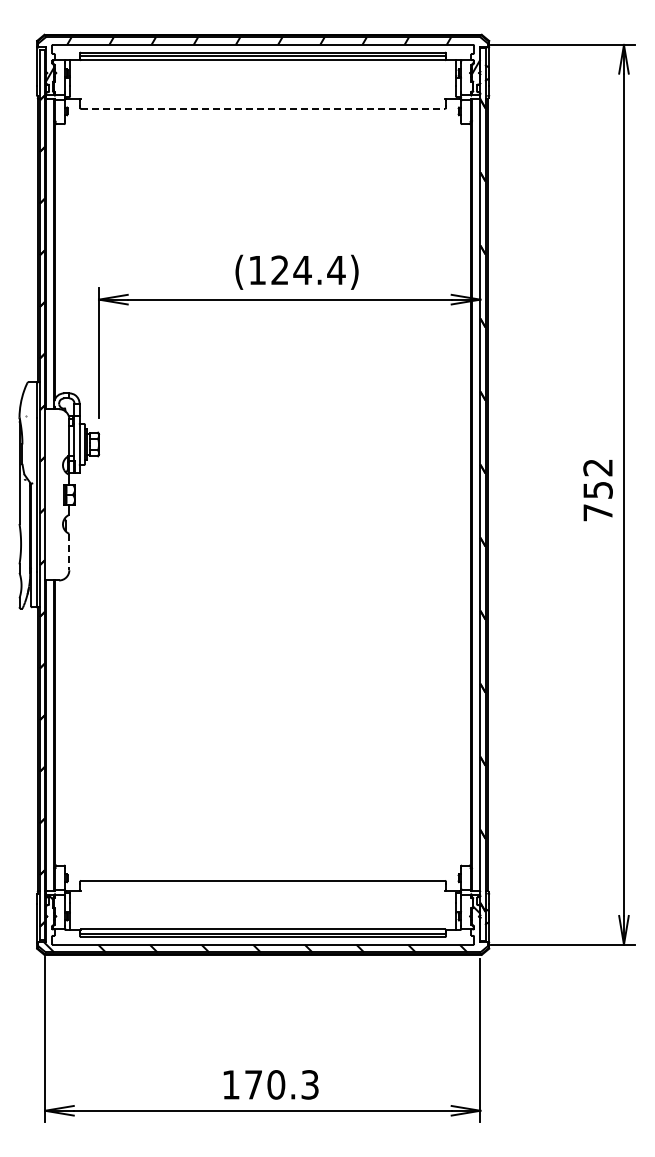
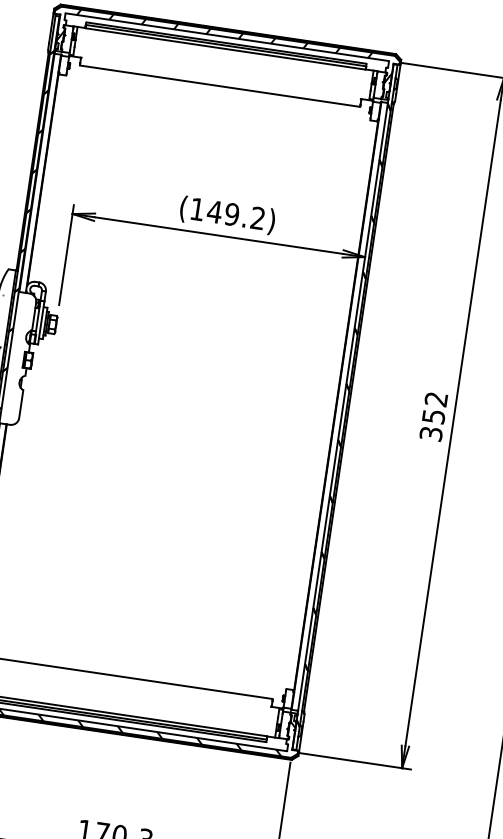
line: (263, 108) -> (220, 86), dashed -> solid
text: (307, 270) -> (235, 215), (124.4) -> (149.2)
text: (597, 512) -> (430, 433), 752 -> 352
line: (69, 552) -> (21, 404), dashed -> solid

